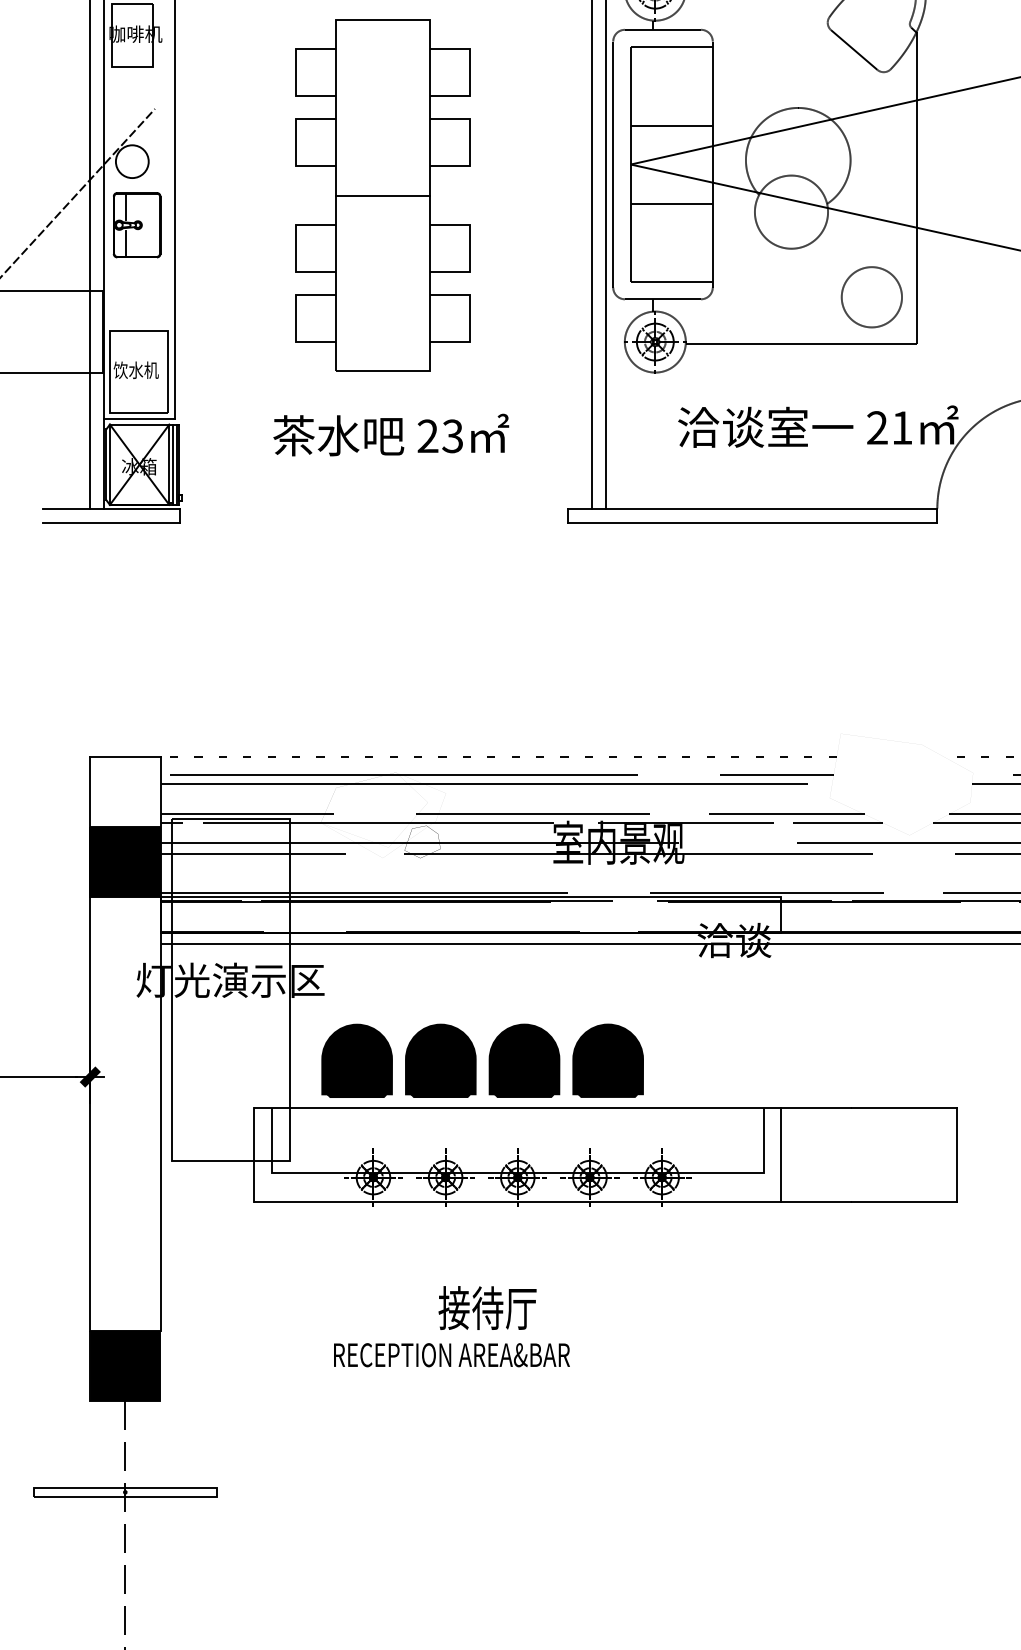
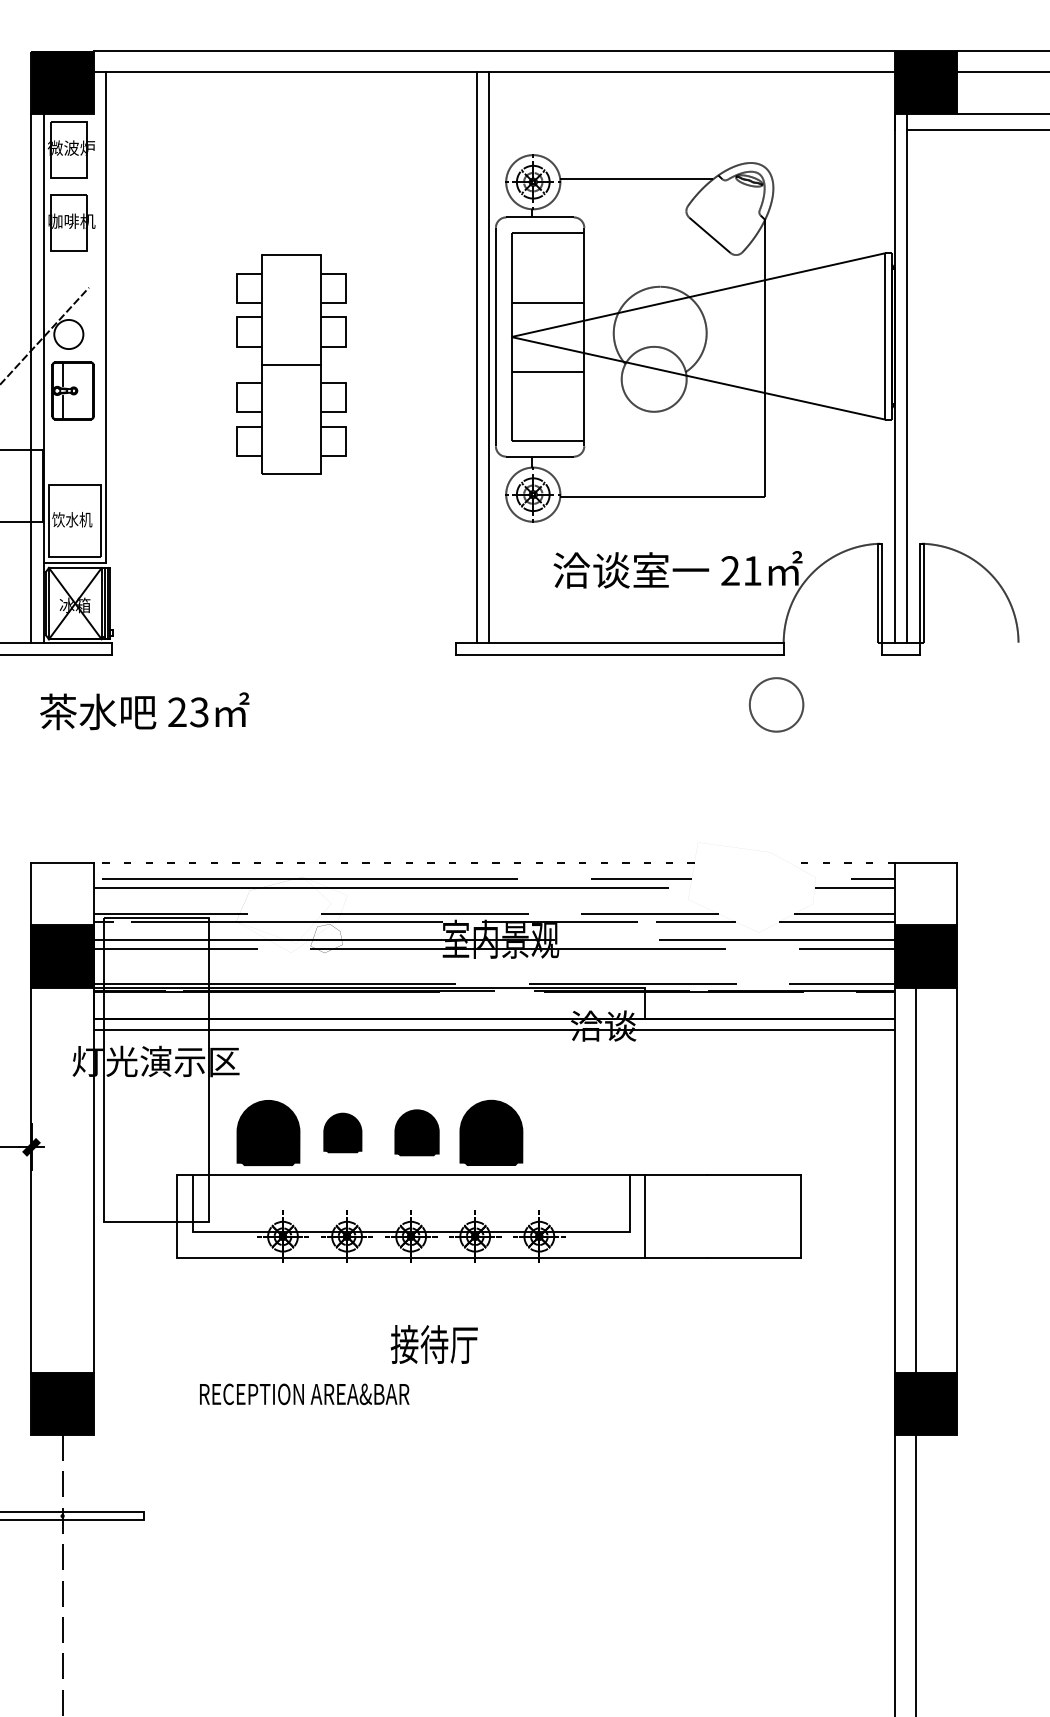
part: (383, 195) -> (291, 364), size x0.7
circle: (871, 296) -> (776, 704), moved
text: (390, 435) -> (144, 711), moved
part: (440, 1060) -> (342, 1132), size x0.6
part: (523, 1060) -> (416, 1132), size x0.7
text: (486, 1308) -> (433, 1344), moved
text: (451, 1355) -> (304, 1394), moved

